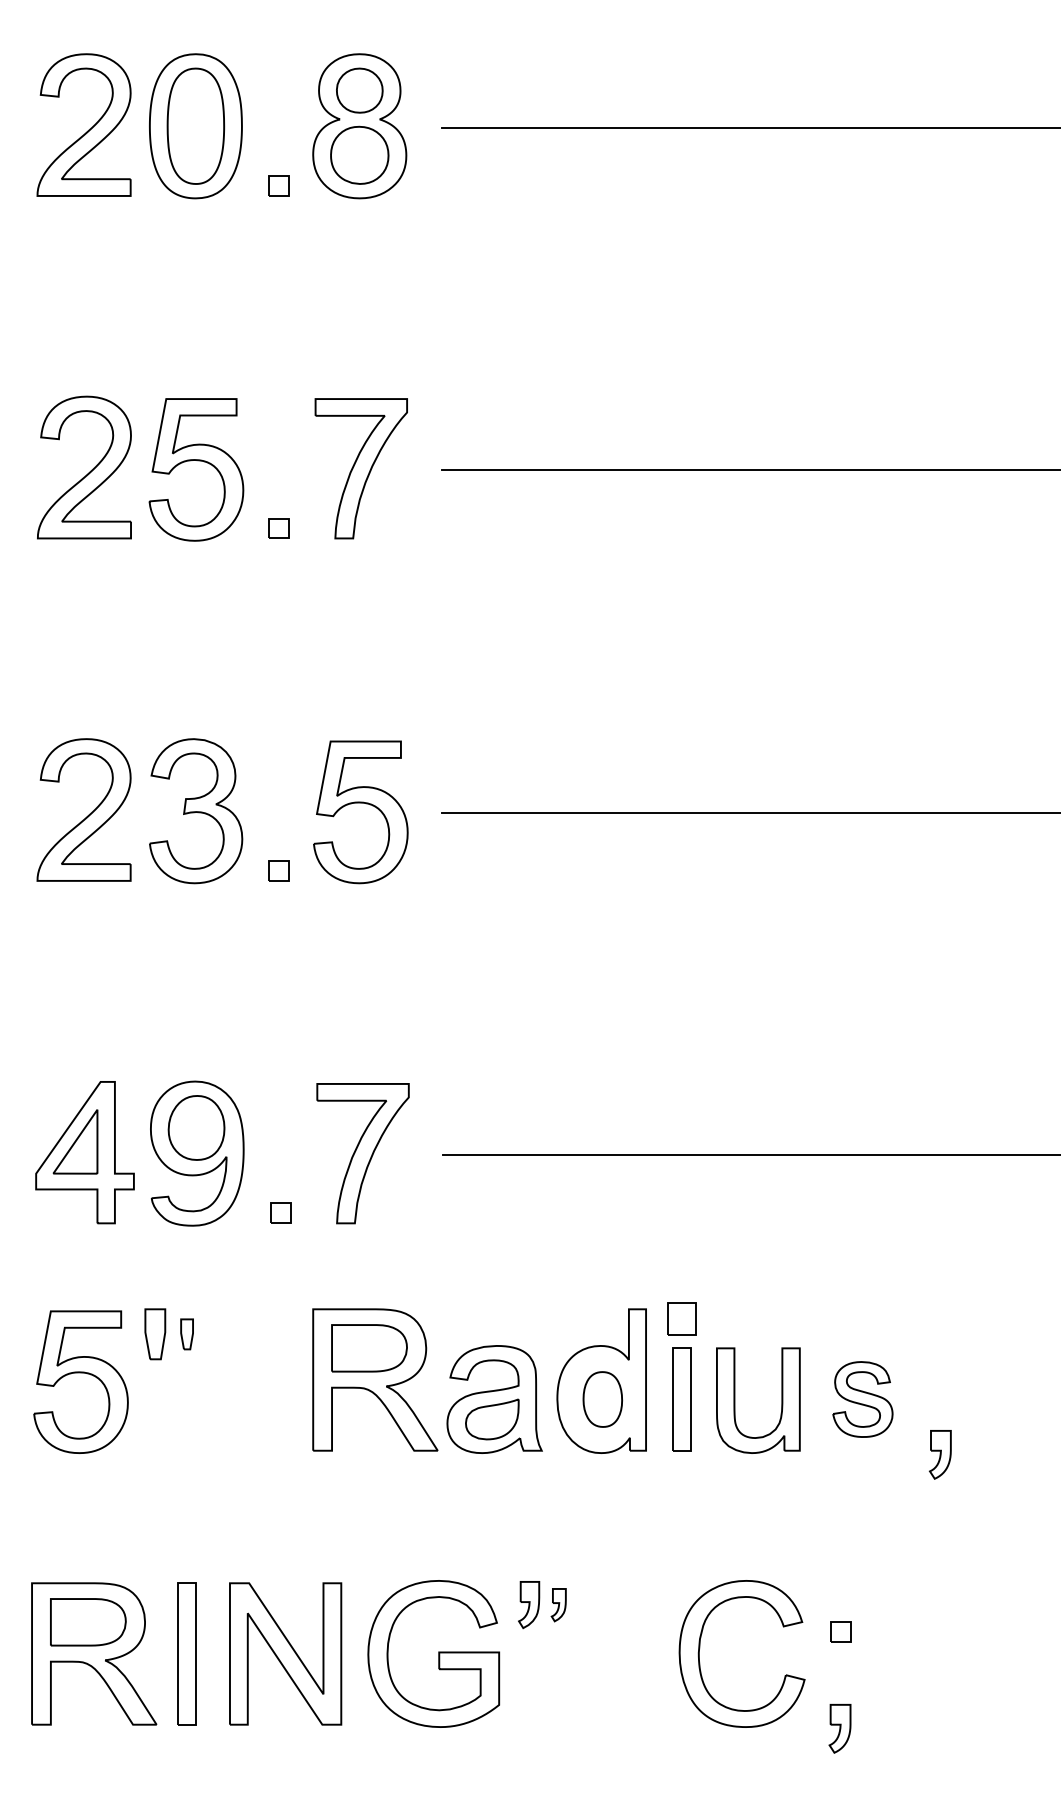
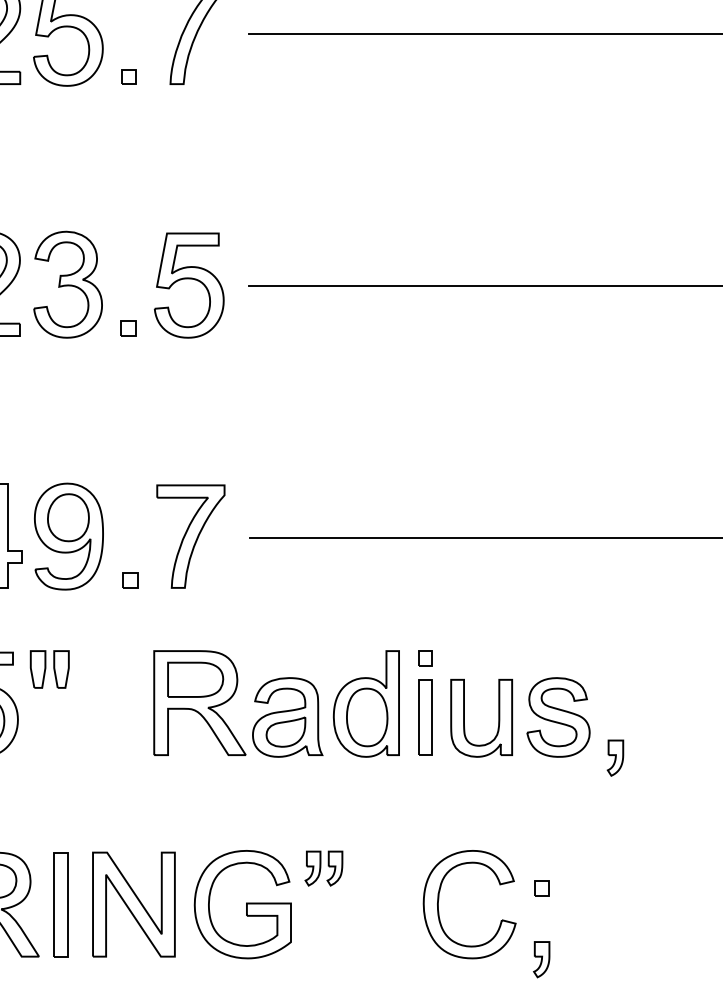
part: (681, 1318) -> (425, 657), size x0.62
part: (186, 1334) -> (61, 669), size x1.67
part: (602, 1399) -> (367, 717), size x1.43
part: (862, 1399) -> (558, 717), size x1.43
part: (558, 1605) -> (334, 868), size x1.43

